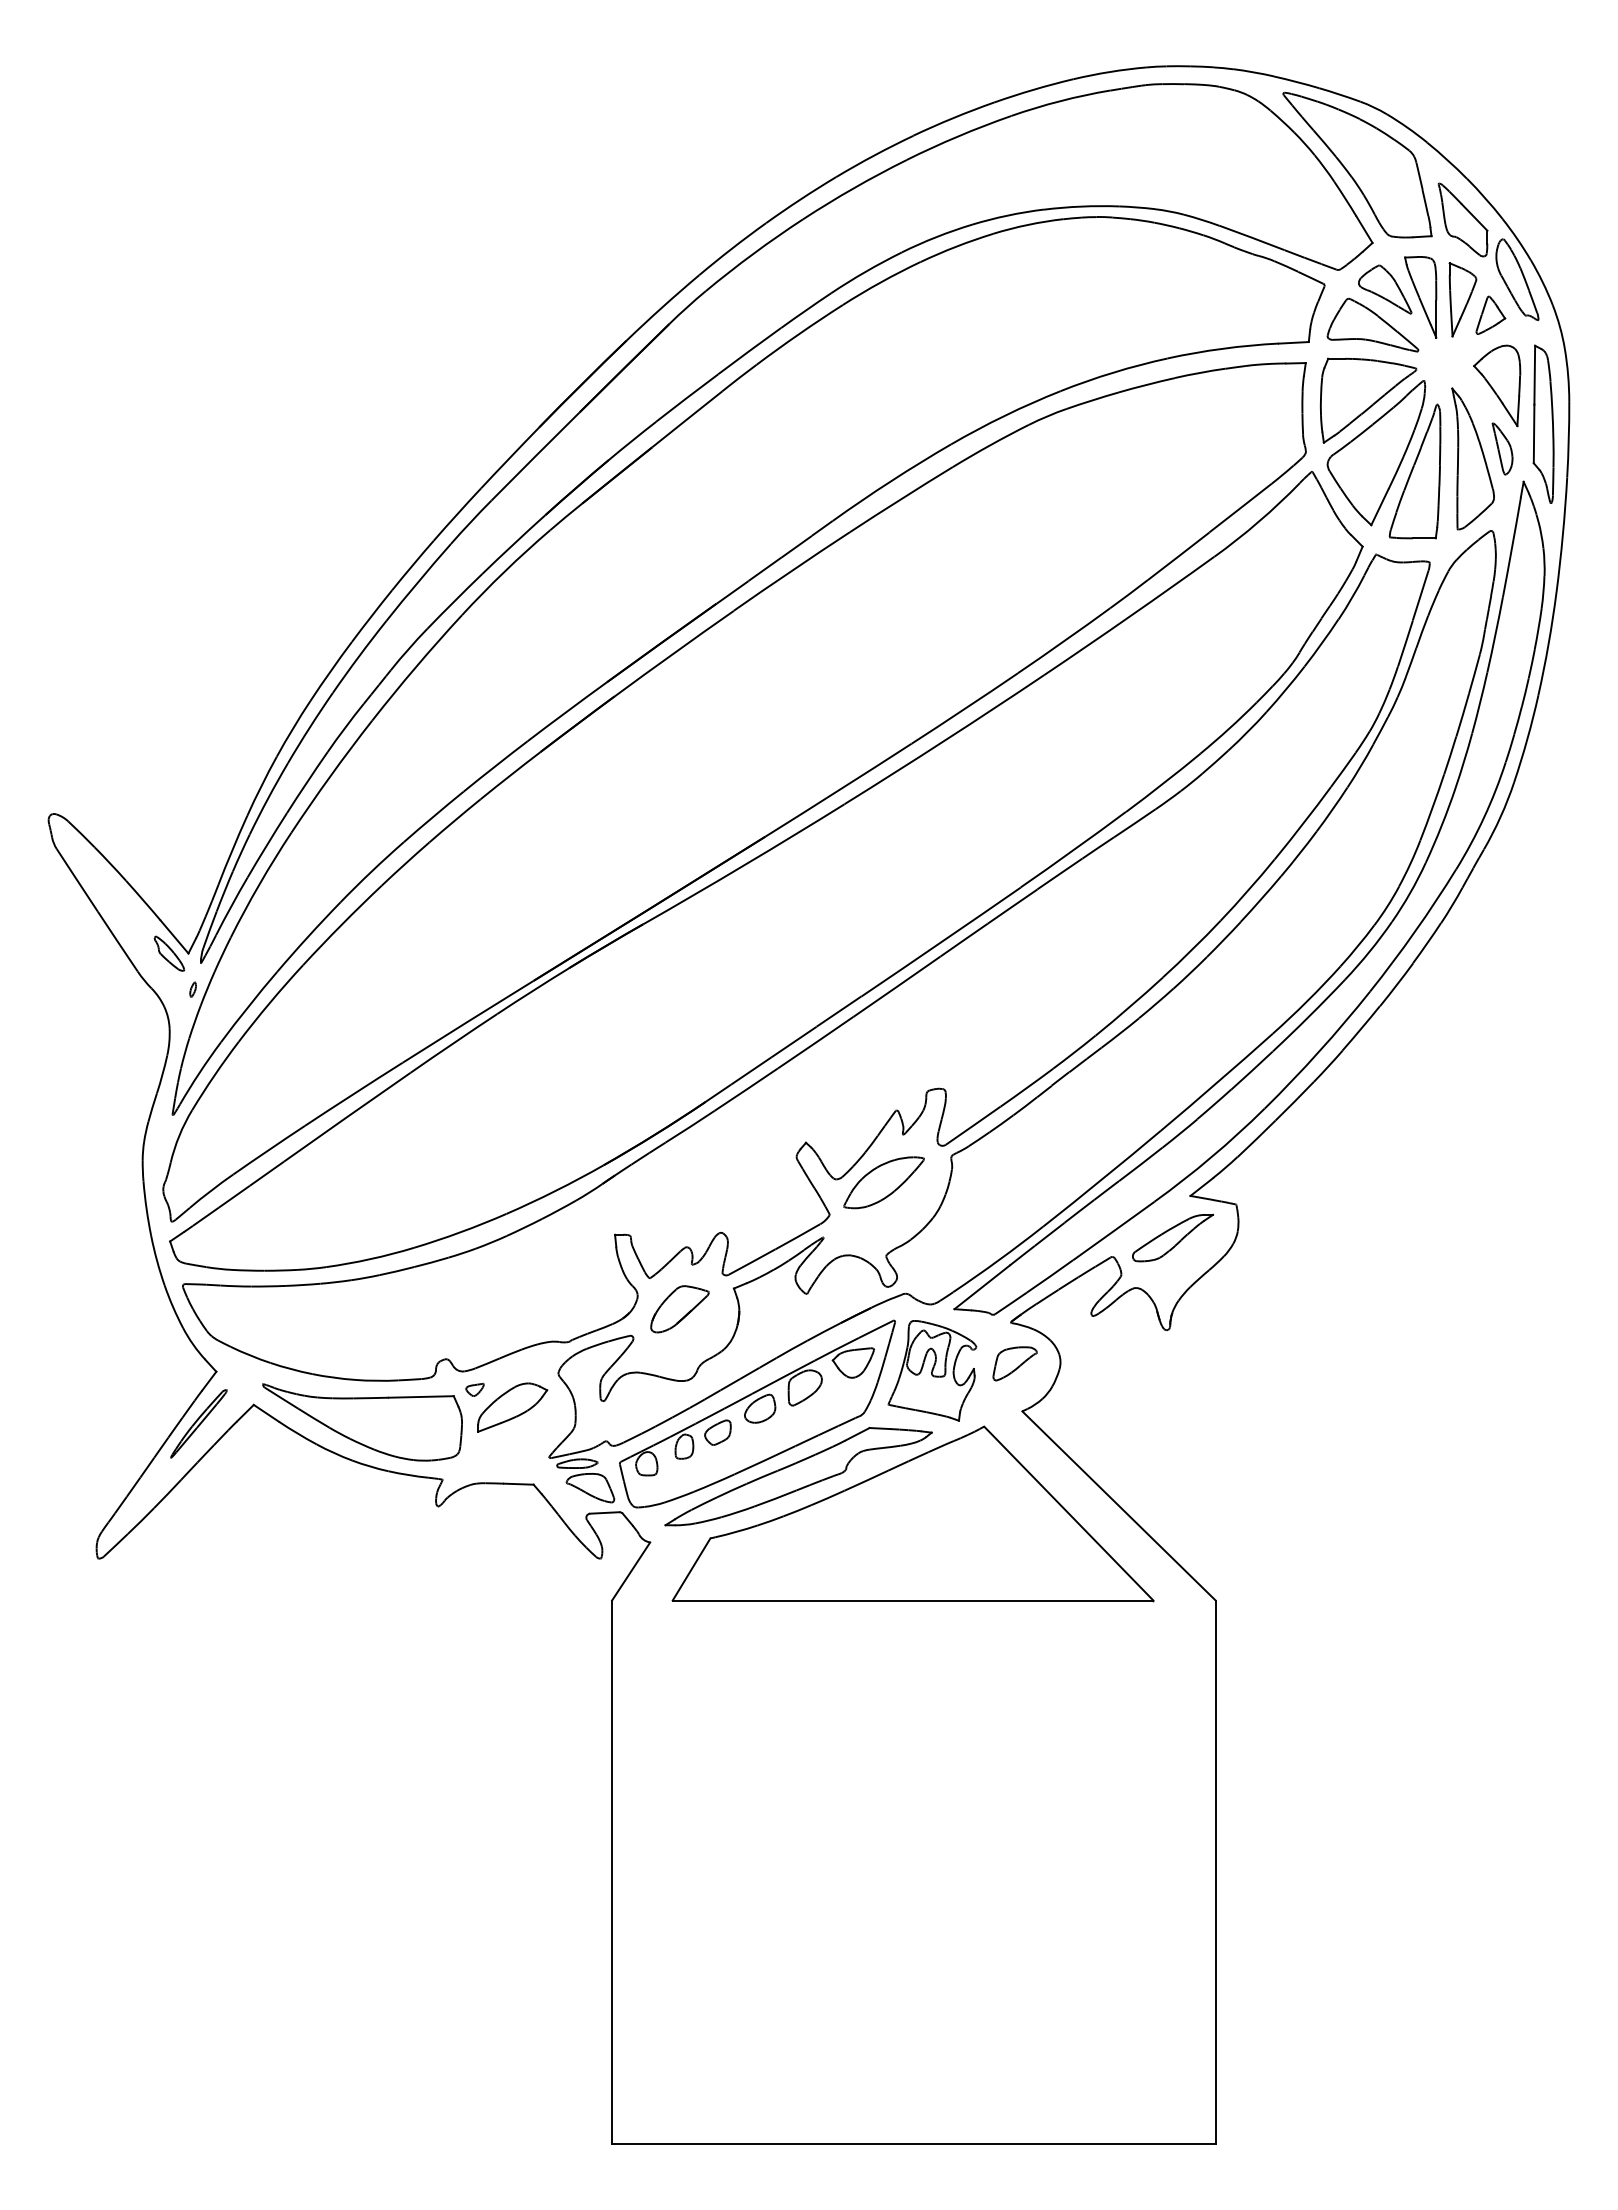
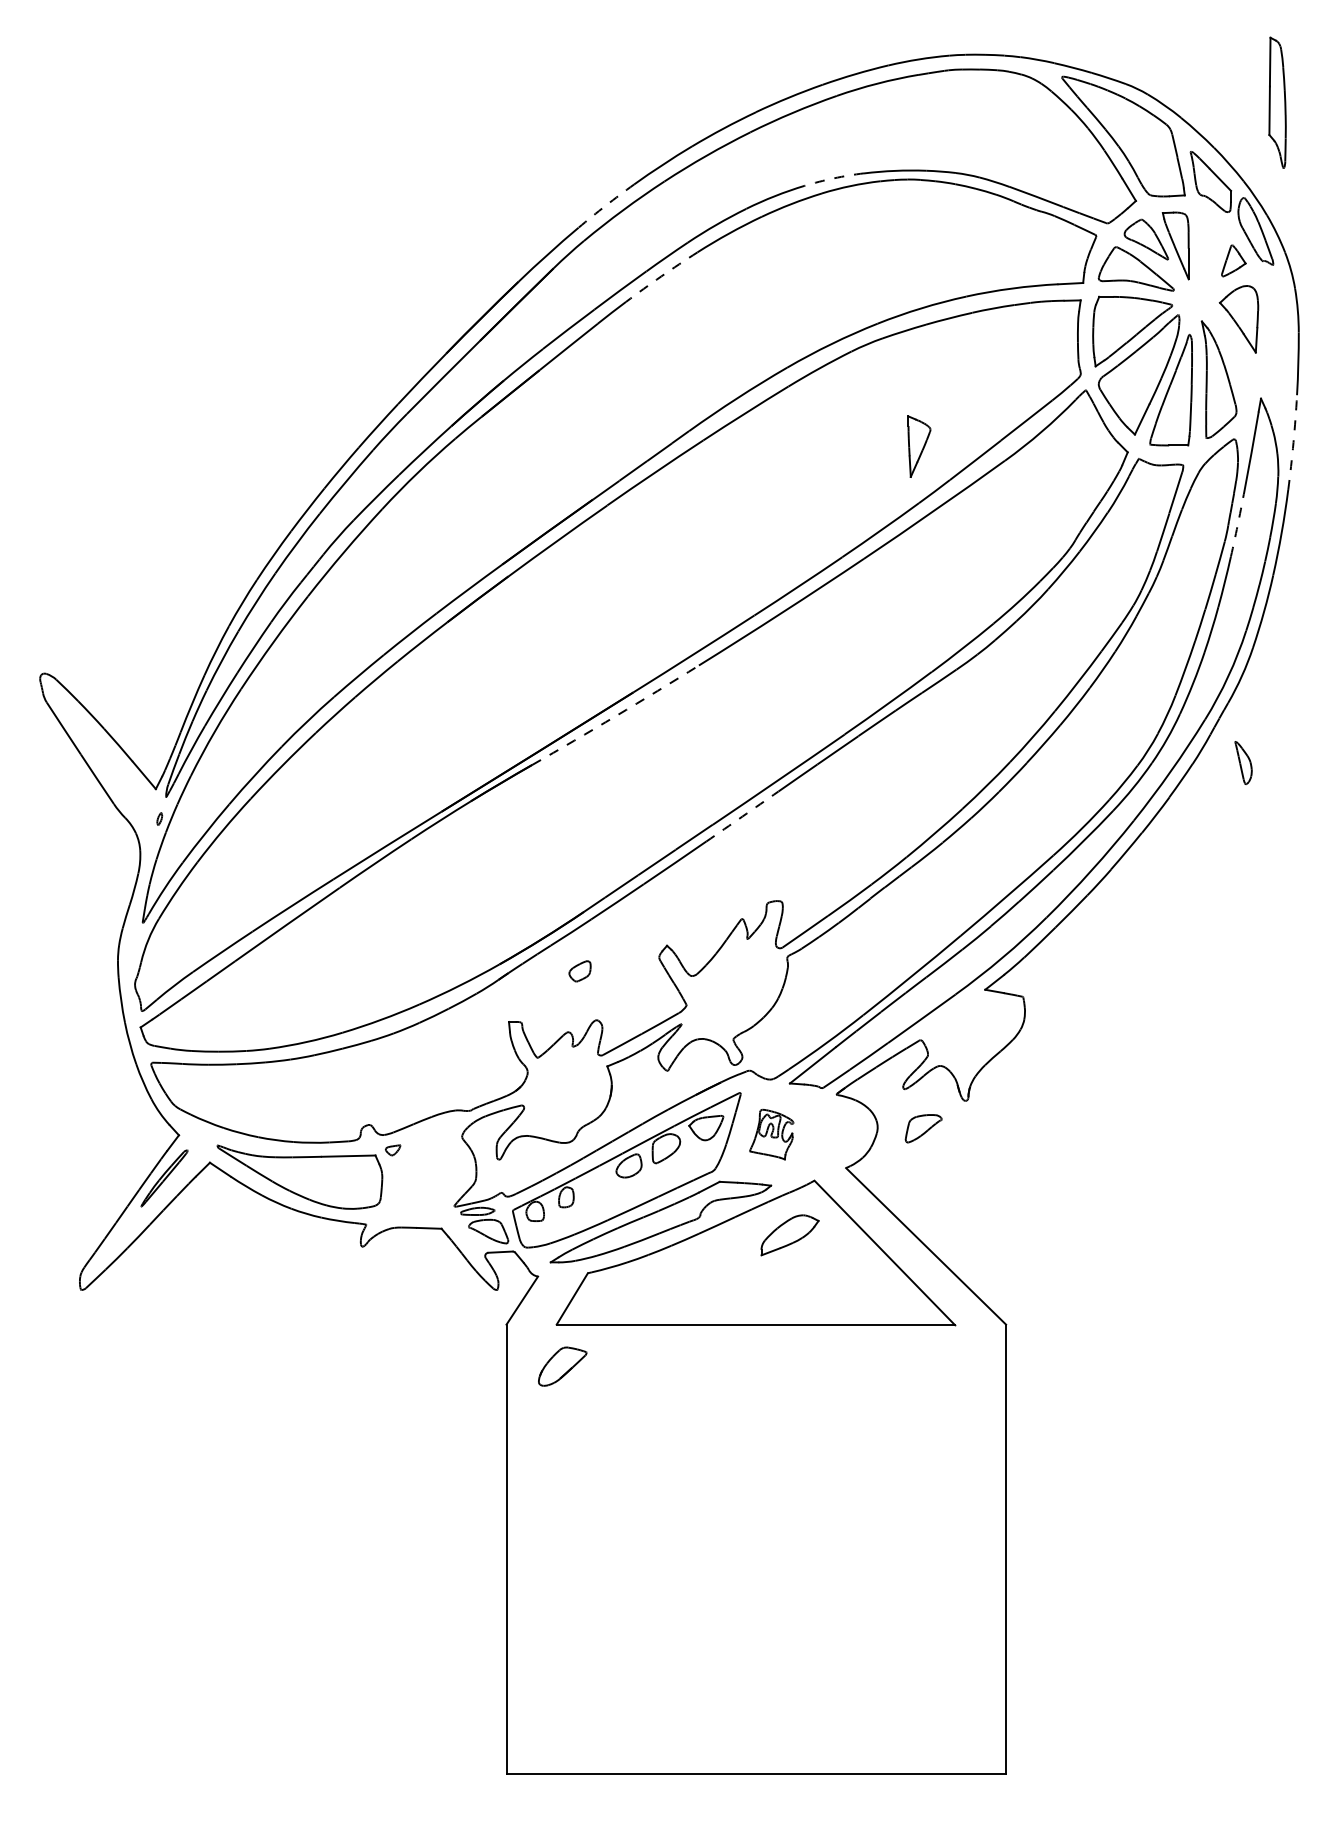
arc: (1007, 215) -> (833, 178), solid -> dashed
arc: (732, 248) -> (606, 205), solid -> dashed
part: (1462, 299) -> (919, 446), moved
arc: (799, 334) -> (661, 276), solid -> dashed
part: (1543, 423) -> (1277, 102), moved
part: (1502, 448) -> (1243, 762), moved
arc: (1562, 534) -> (1293, 442), solid -> dashed
arc: (1495, 635) -> (1237, 525), solid -> dashed
arc: (744, 865) -> (616, 716), solid -> dashed
part: (169, 953) -> (140, 789), removed
arc: (897, 986) -> (742, 816), solid -> dashed
part: (883, 1182) -> (731, 978), removed
part: (1172, 1237) -> (970, 1024), removed
part: (679, 1309) -> (562, 1366), moved
part: (1014, 1363) -> (923, 1128), moved
part: (932, 1370) -> (771, 1134), size x0.6
part: (512, 1407) -> (789, 1235), moved
part: (717, 1432) -> (579, 971), moved

